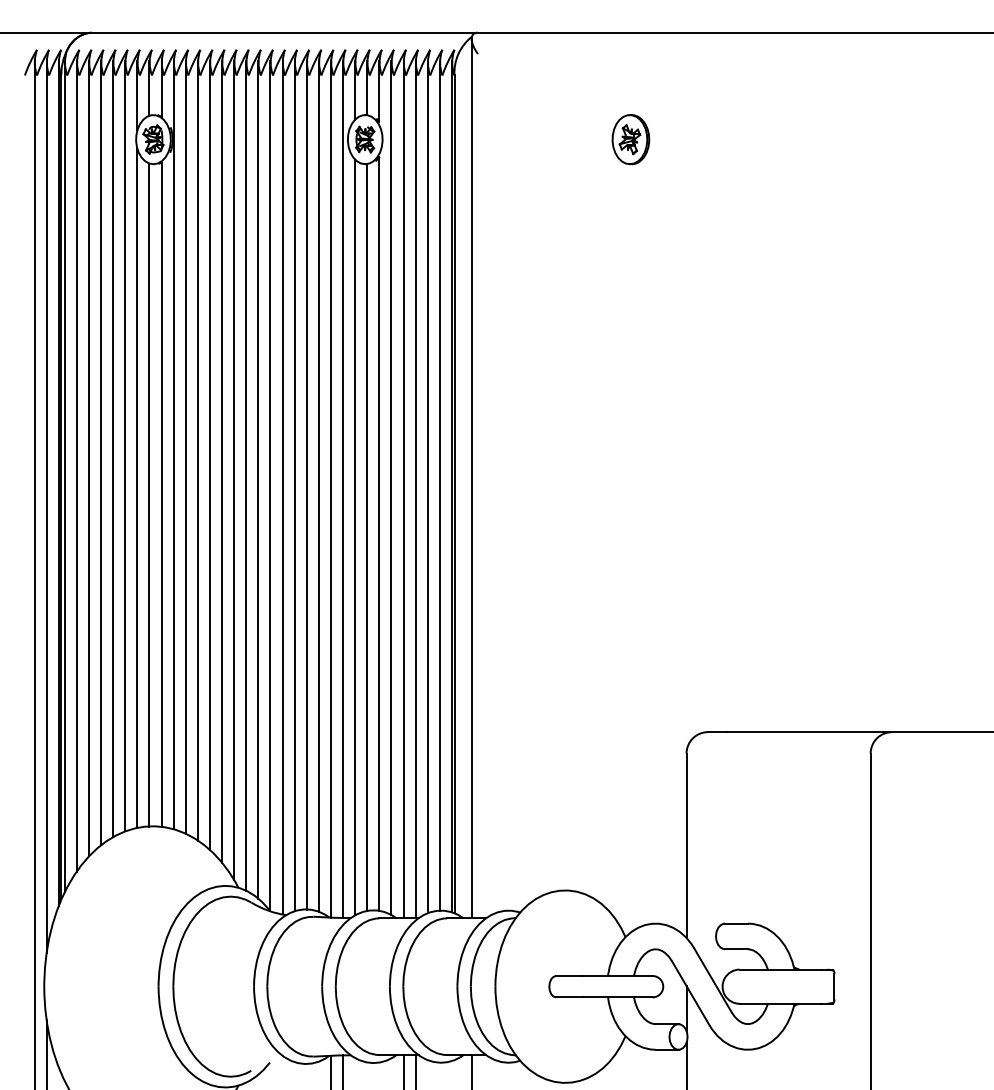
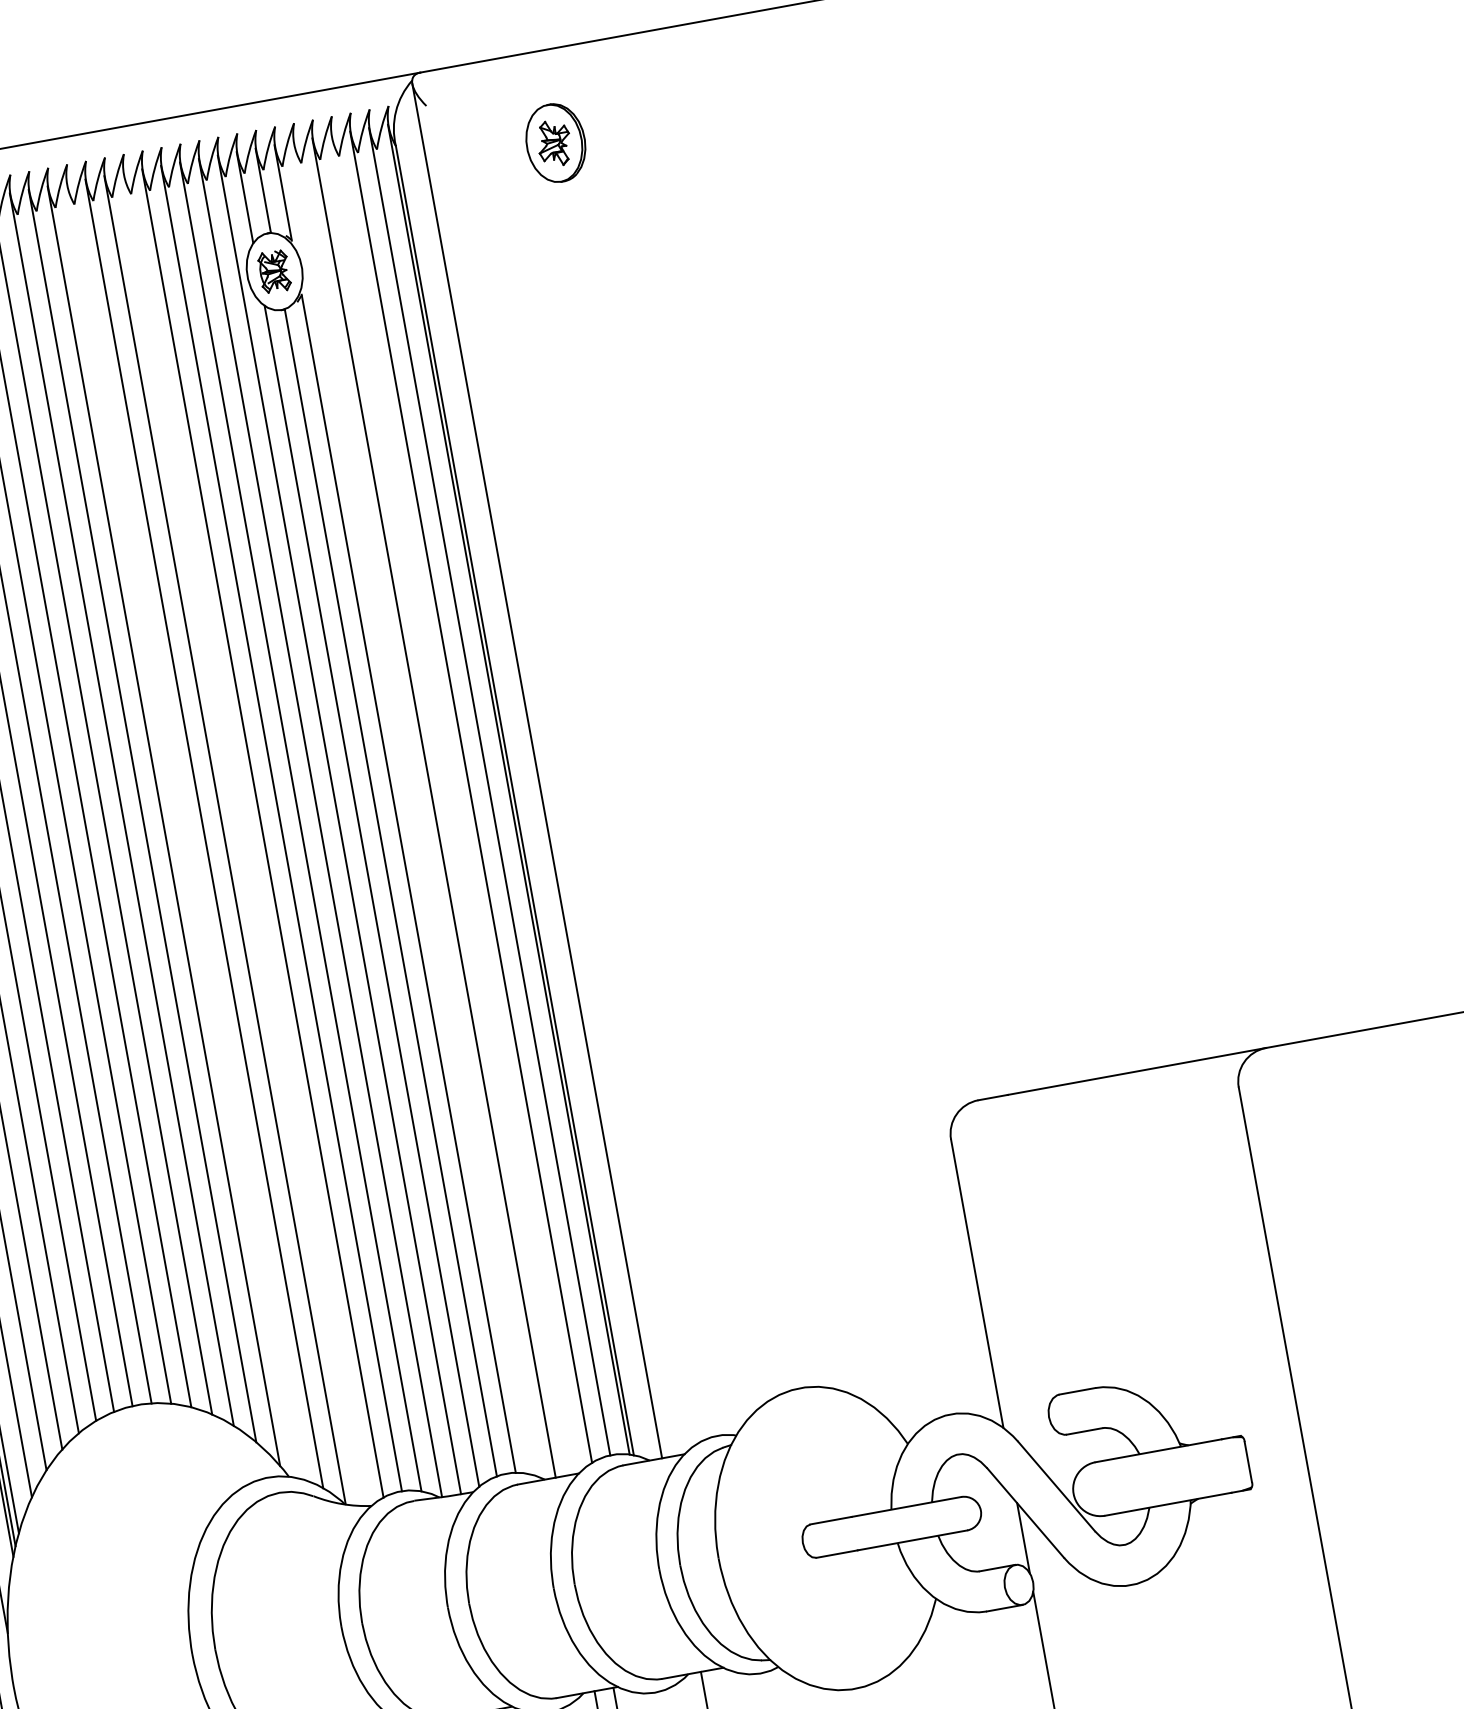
part: (630, 139) -> (555, 143), moved
line: (246, 475) -> (184, 830), removed
line: (282, 487) -> (244, 838), removed
line: (391, 488) -> (414, 809), removed
line: (415, 489) -> (452, 804), removed

